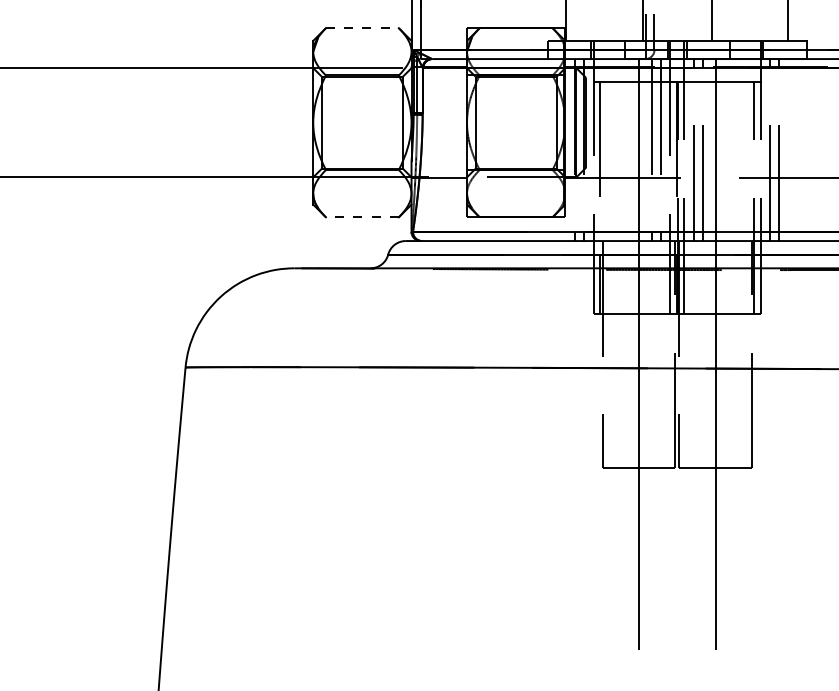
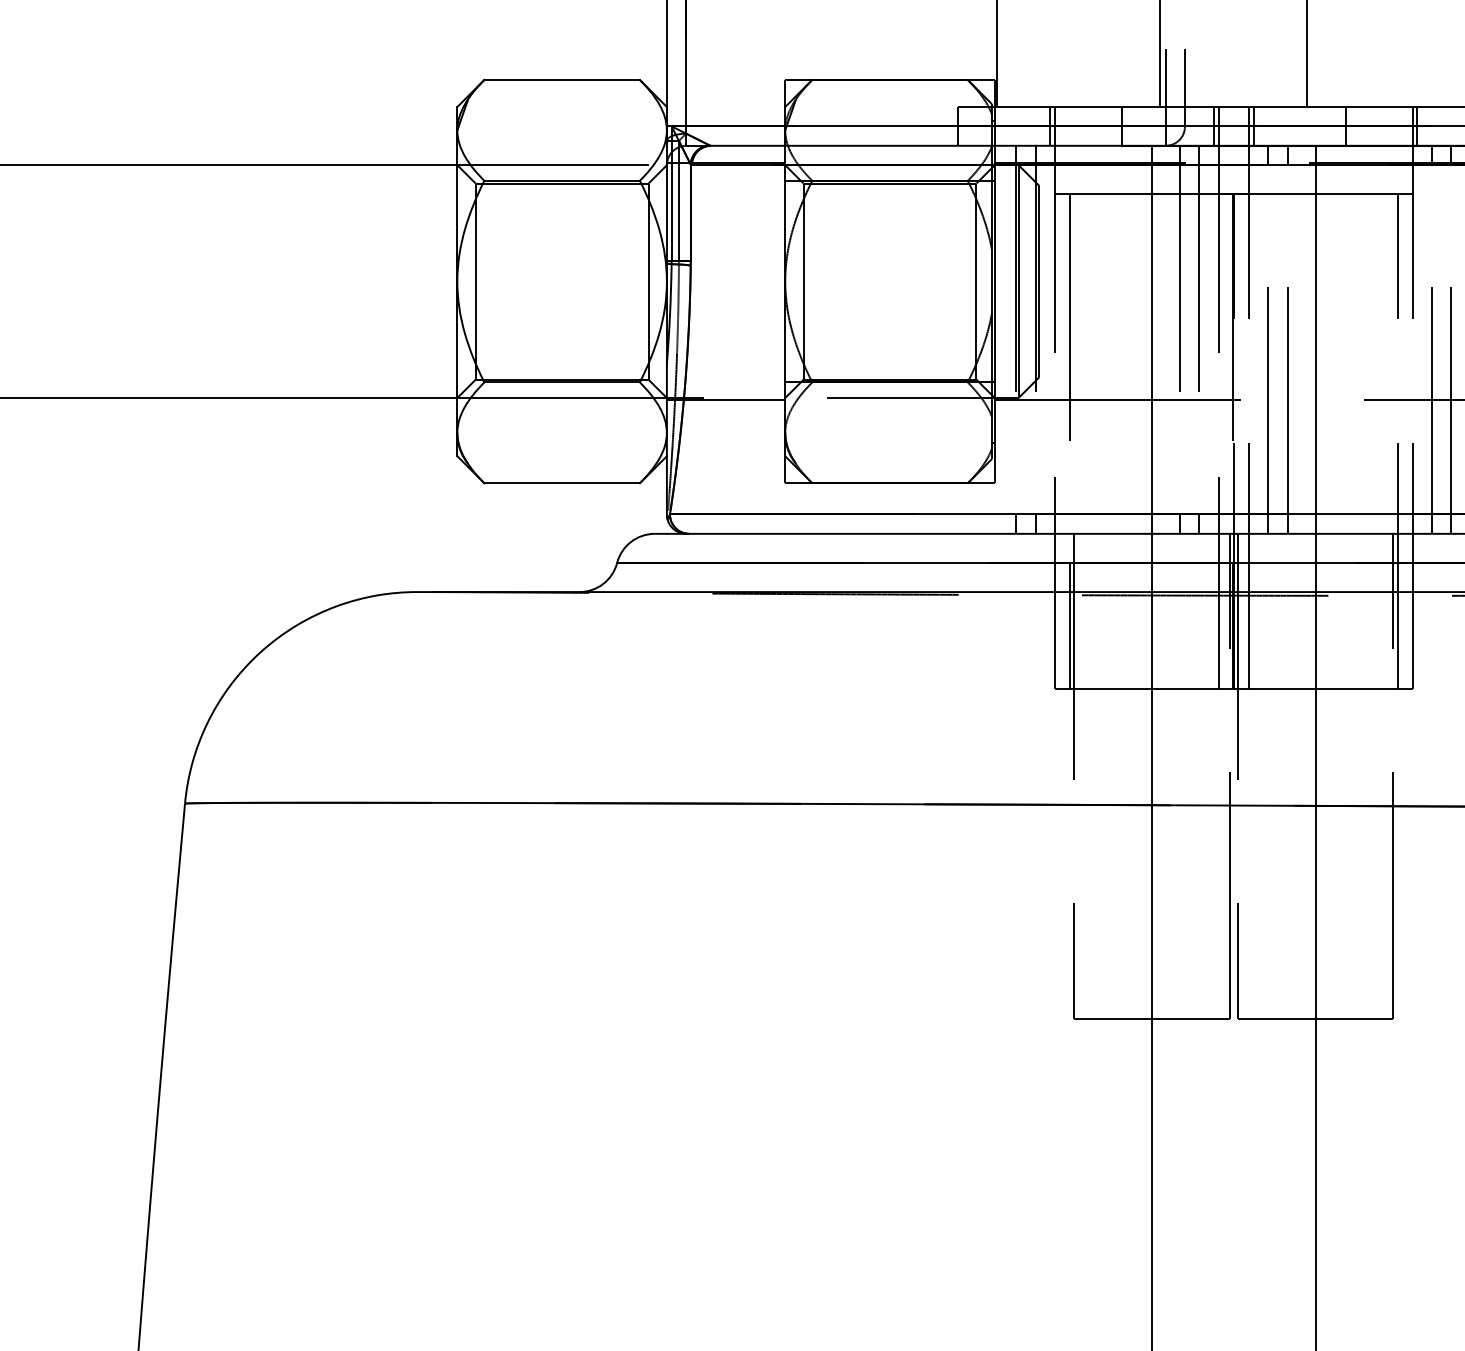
line: (362, 28) -> (562, 80), dashed -> solid
line: (361, 217) -> (560, 483), dashed -> solid

